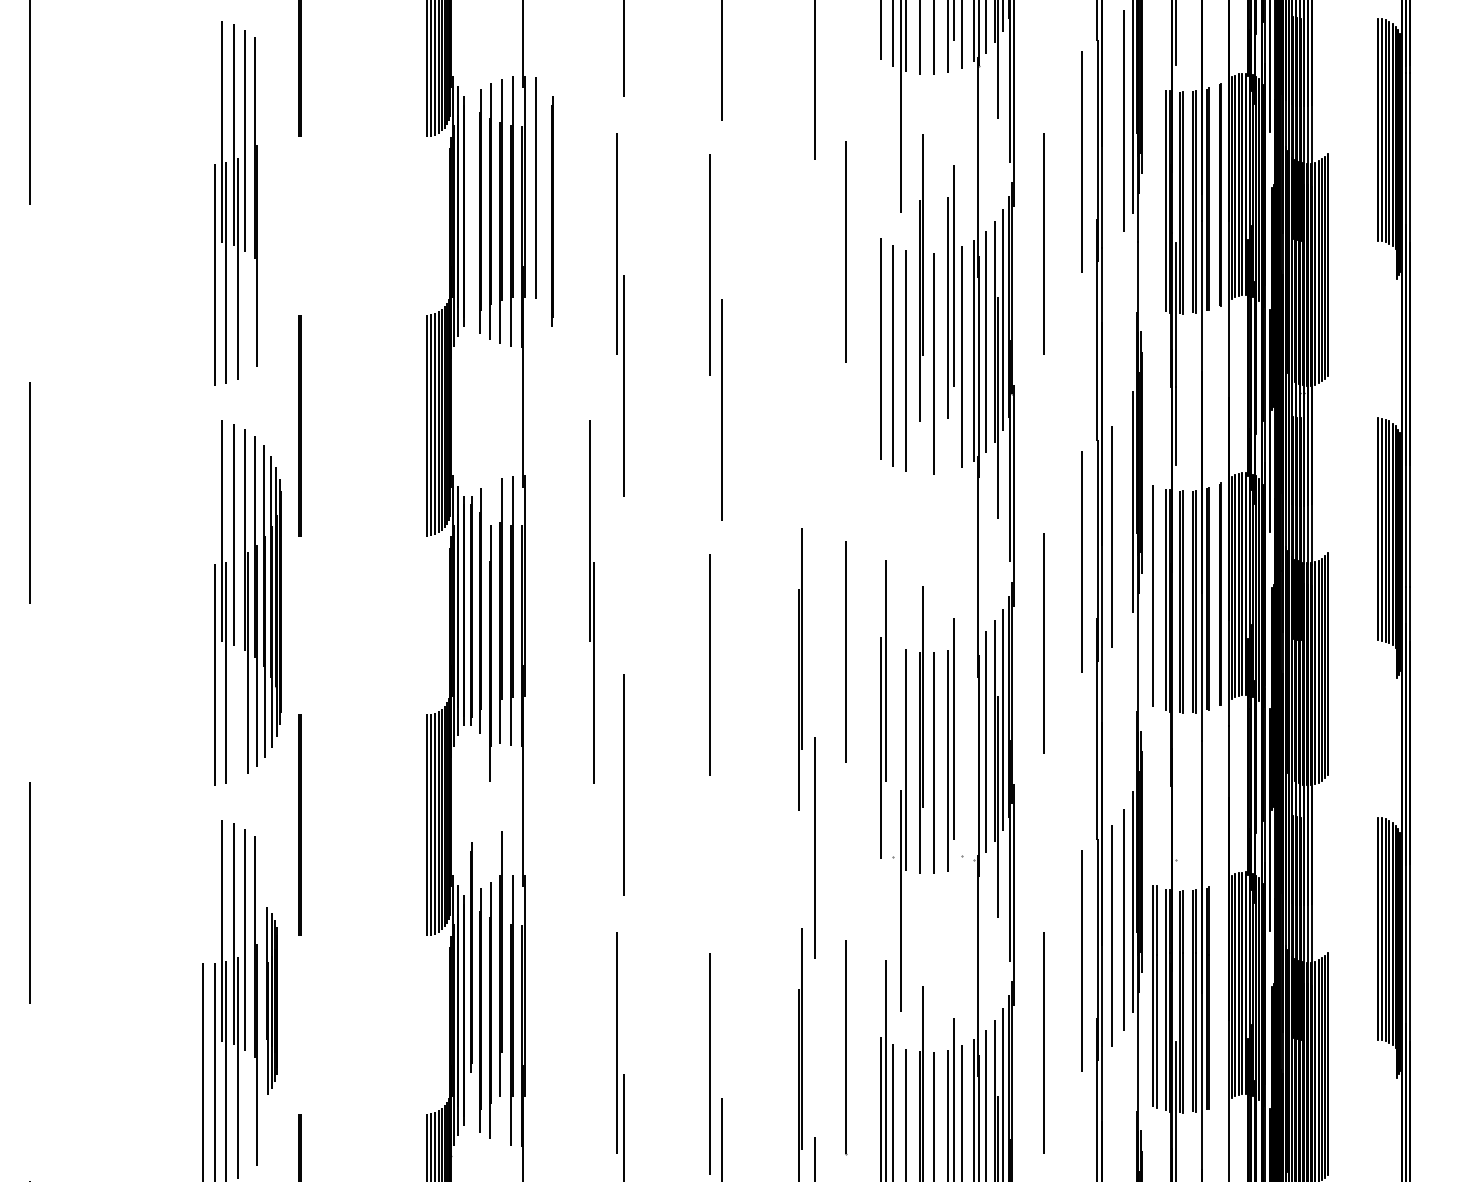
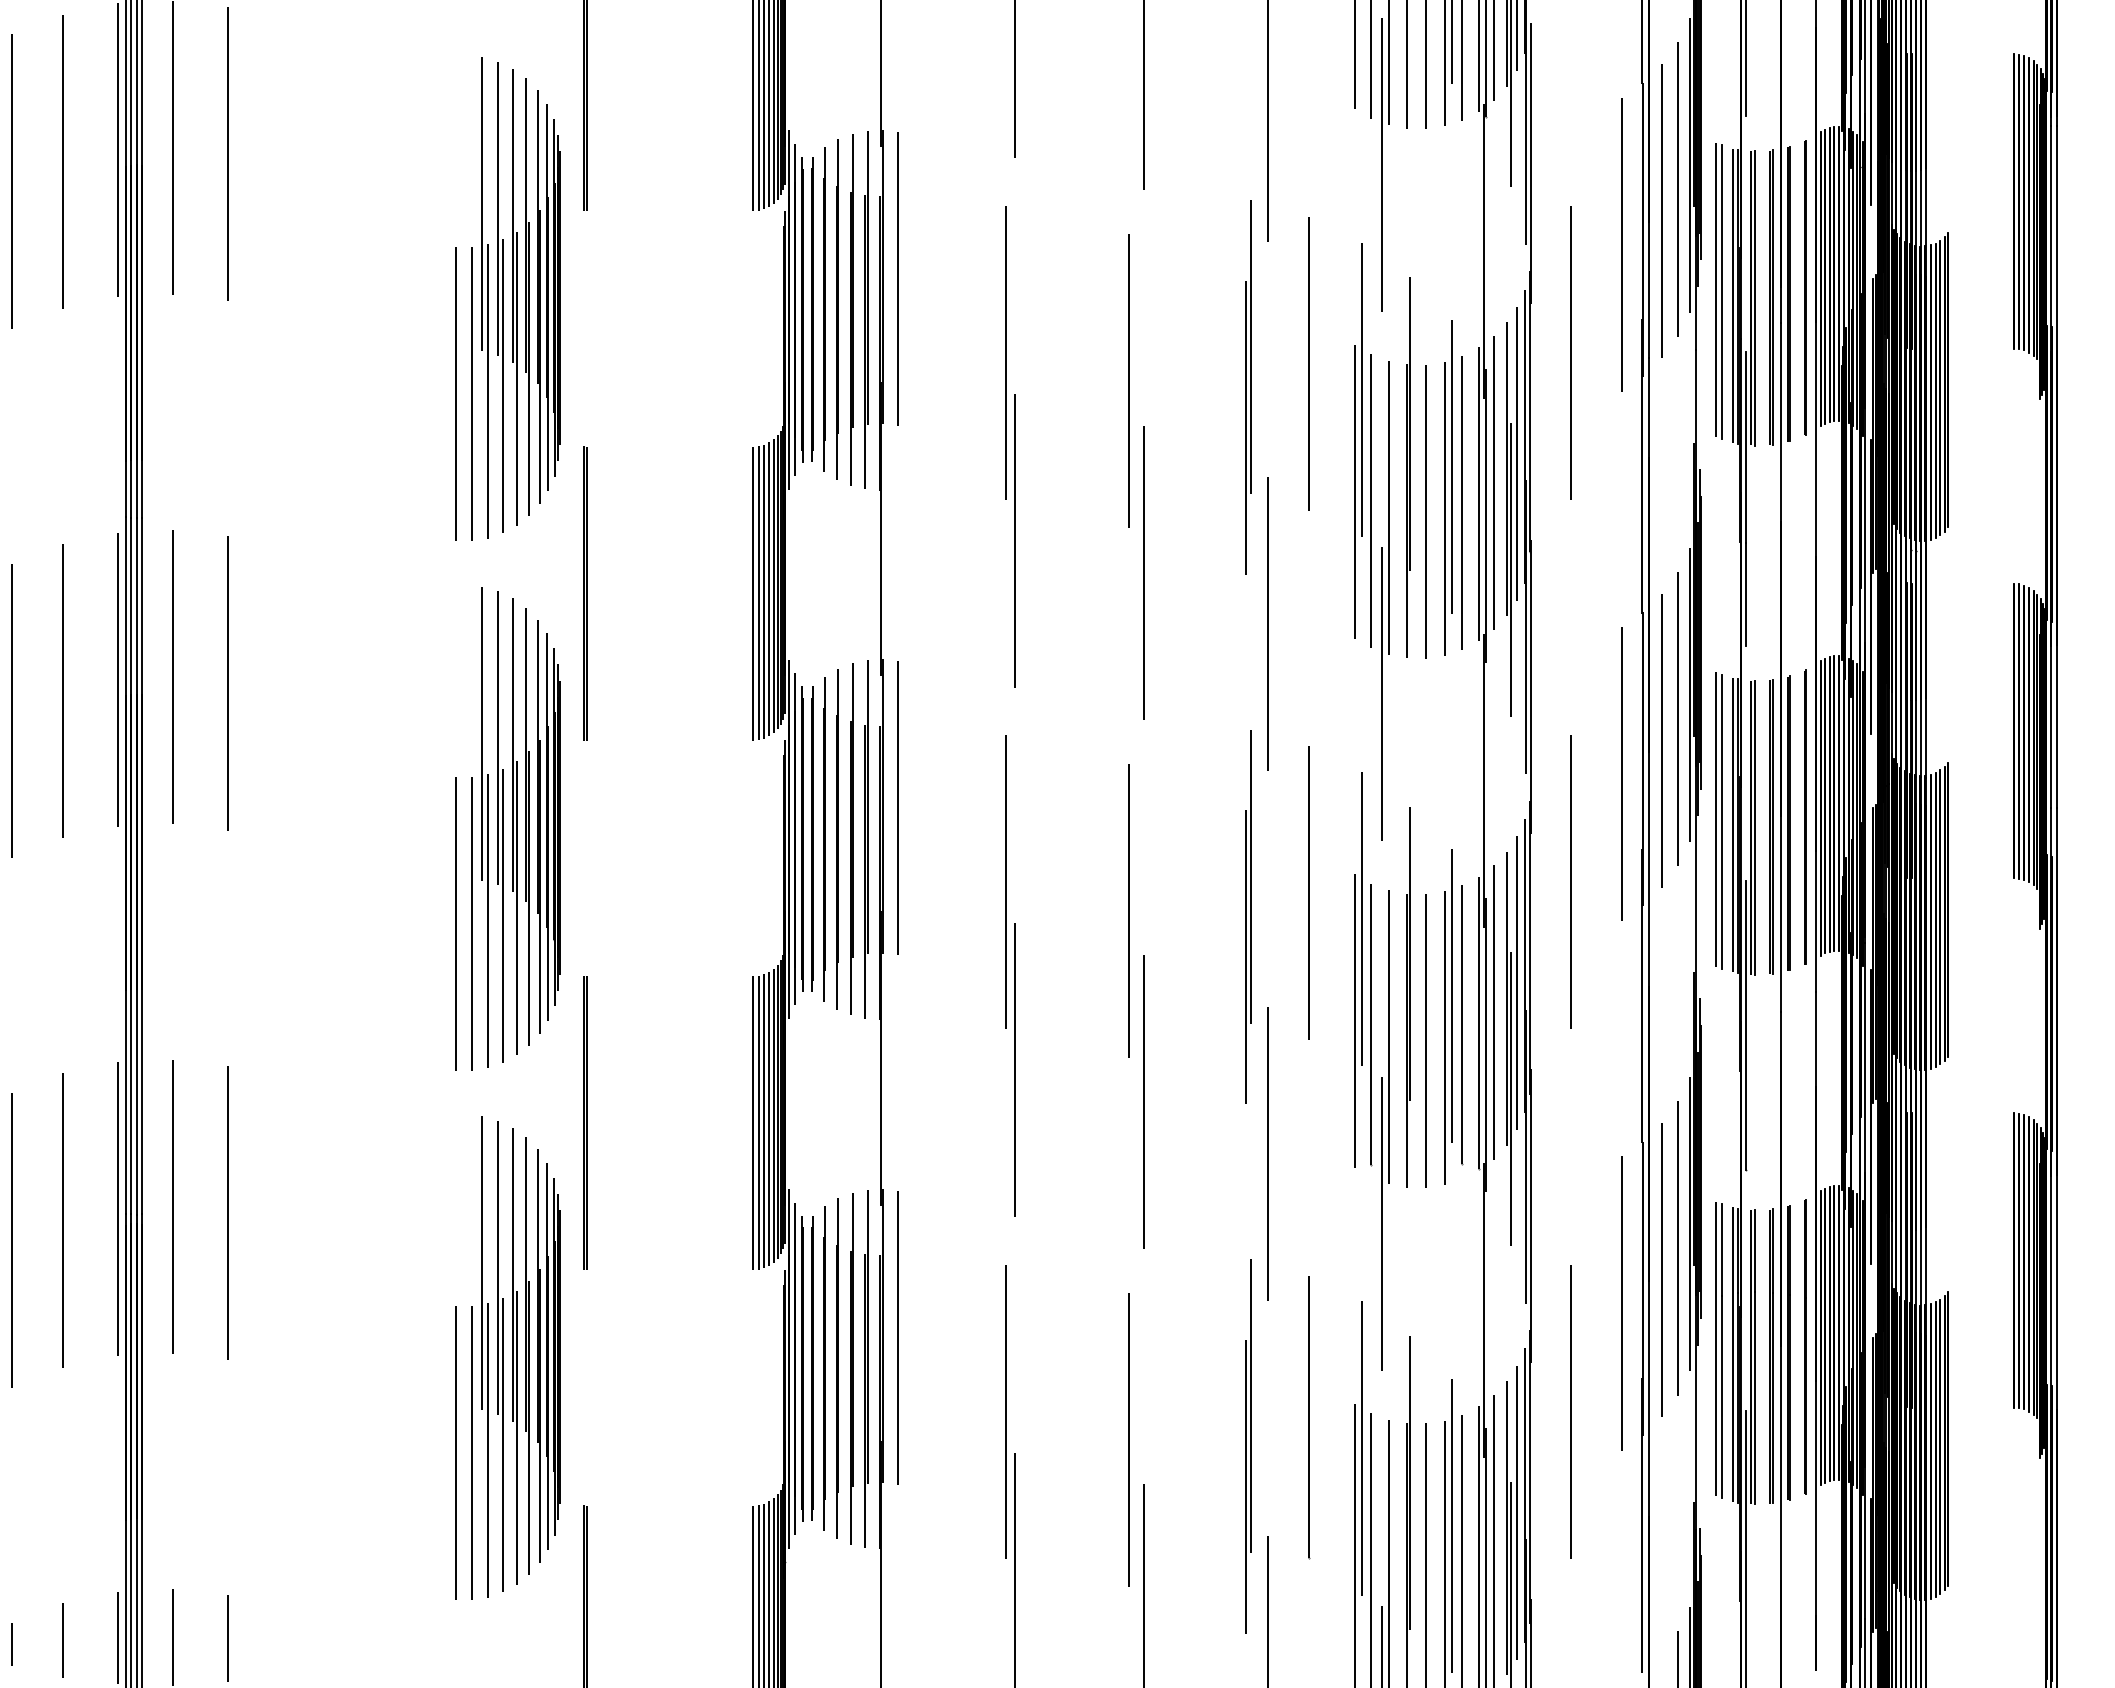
line: (1111, 136) -> (1661, 210), added
part: (1154, 197) -> (1718, 291), added
part: (272, 201) -> (548, 296), added
line: (552, 211) -> (812, 309), moved
line: (247, 263) -> (516, 378), added
part: (800, 270) -> (1248, 387), added
line: (886, 271) -> (1362, 389), added
line: (201, 274) -> (455, 393), added
part: (921, 277) -> (1408, 467), moved
part: (951, 291) -> (1448, 487), moved
line: (814, 448) -> (1267, 624), added
line: (901, 501) -> (1382, 694), added
line: (1123, 519) -> (1677, 718), added
line: (535, 586) -> (897, 807), added
line: (1157, 597) -> (1721, 821), added
part: (591, 602) -> (971, 827), removed
line: (617, 643) -> (1006, 882), added
line: (490, 654) -> (837, 839), moved
line: (237, 668) -> (502, 915), added
line: (202, 674) -> (456, 923), added
line: (974, 749) -> (1479, 1022), added
line: (893, 750) -> (1371, 1024), added
line: (961, 750) -> (1462, 1024), added
line: (1176, 751) -> (1746, 1025), added
line: (721, 808) -> (1143, 1101), added
line: (471, 957) -> (812, 1368), moved
line: (500, 963) -> (851, 1368), moved
line: (536, 986) -> (898, 1337), added
line: (1220, 993) -> (1805, 1346), added
part: (272, 1000) -> (548, 1355), size x1.67
line: (247, 1062) -> (516, 1437), added

